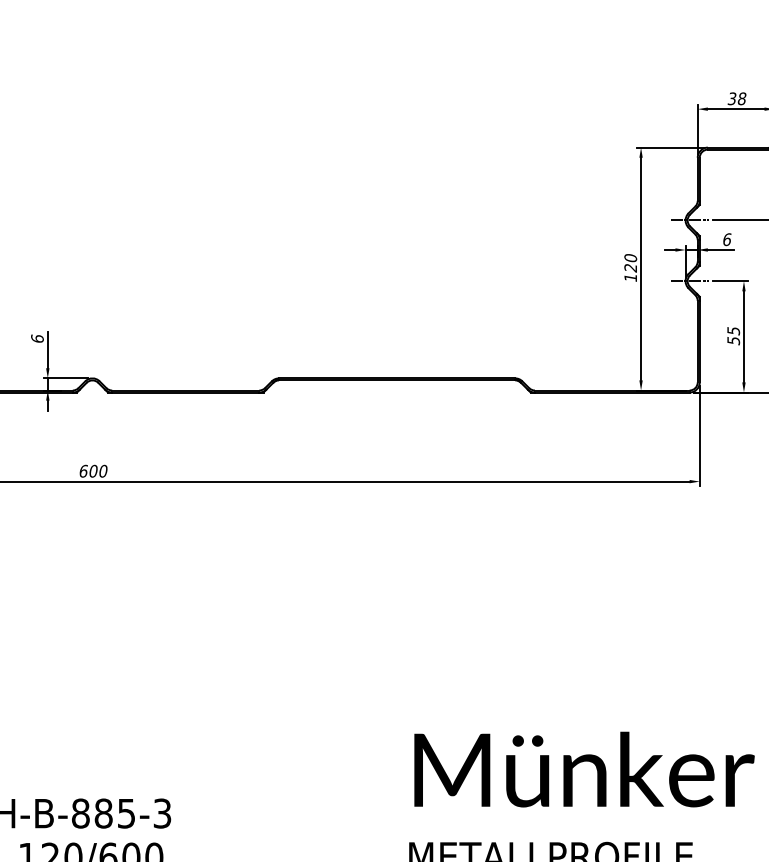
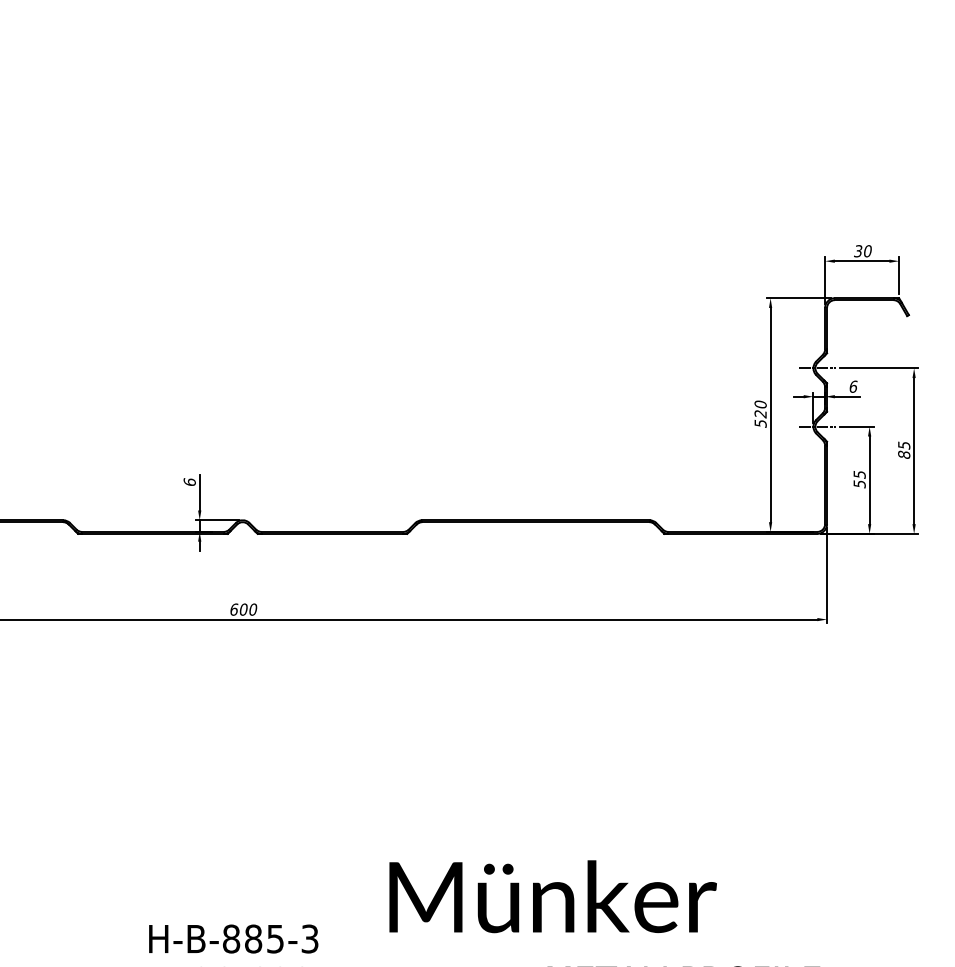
text: (741, 99) -> (867, 251), 38 -> 30
text: (630, 277) -> (760, 423), 120 -> 520
text: (583, 769) -> (552, 896), moved

